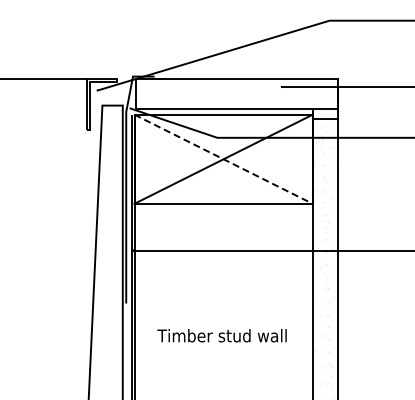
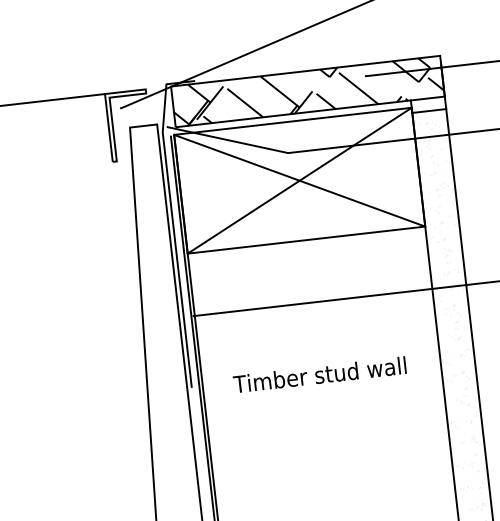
hatch: (237, 93) -> (308, 90), added
line: (223, 159) -> (299, 181), dashed -> solid
text: (221, 335) -> (318, 374), moved

